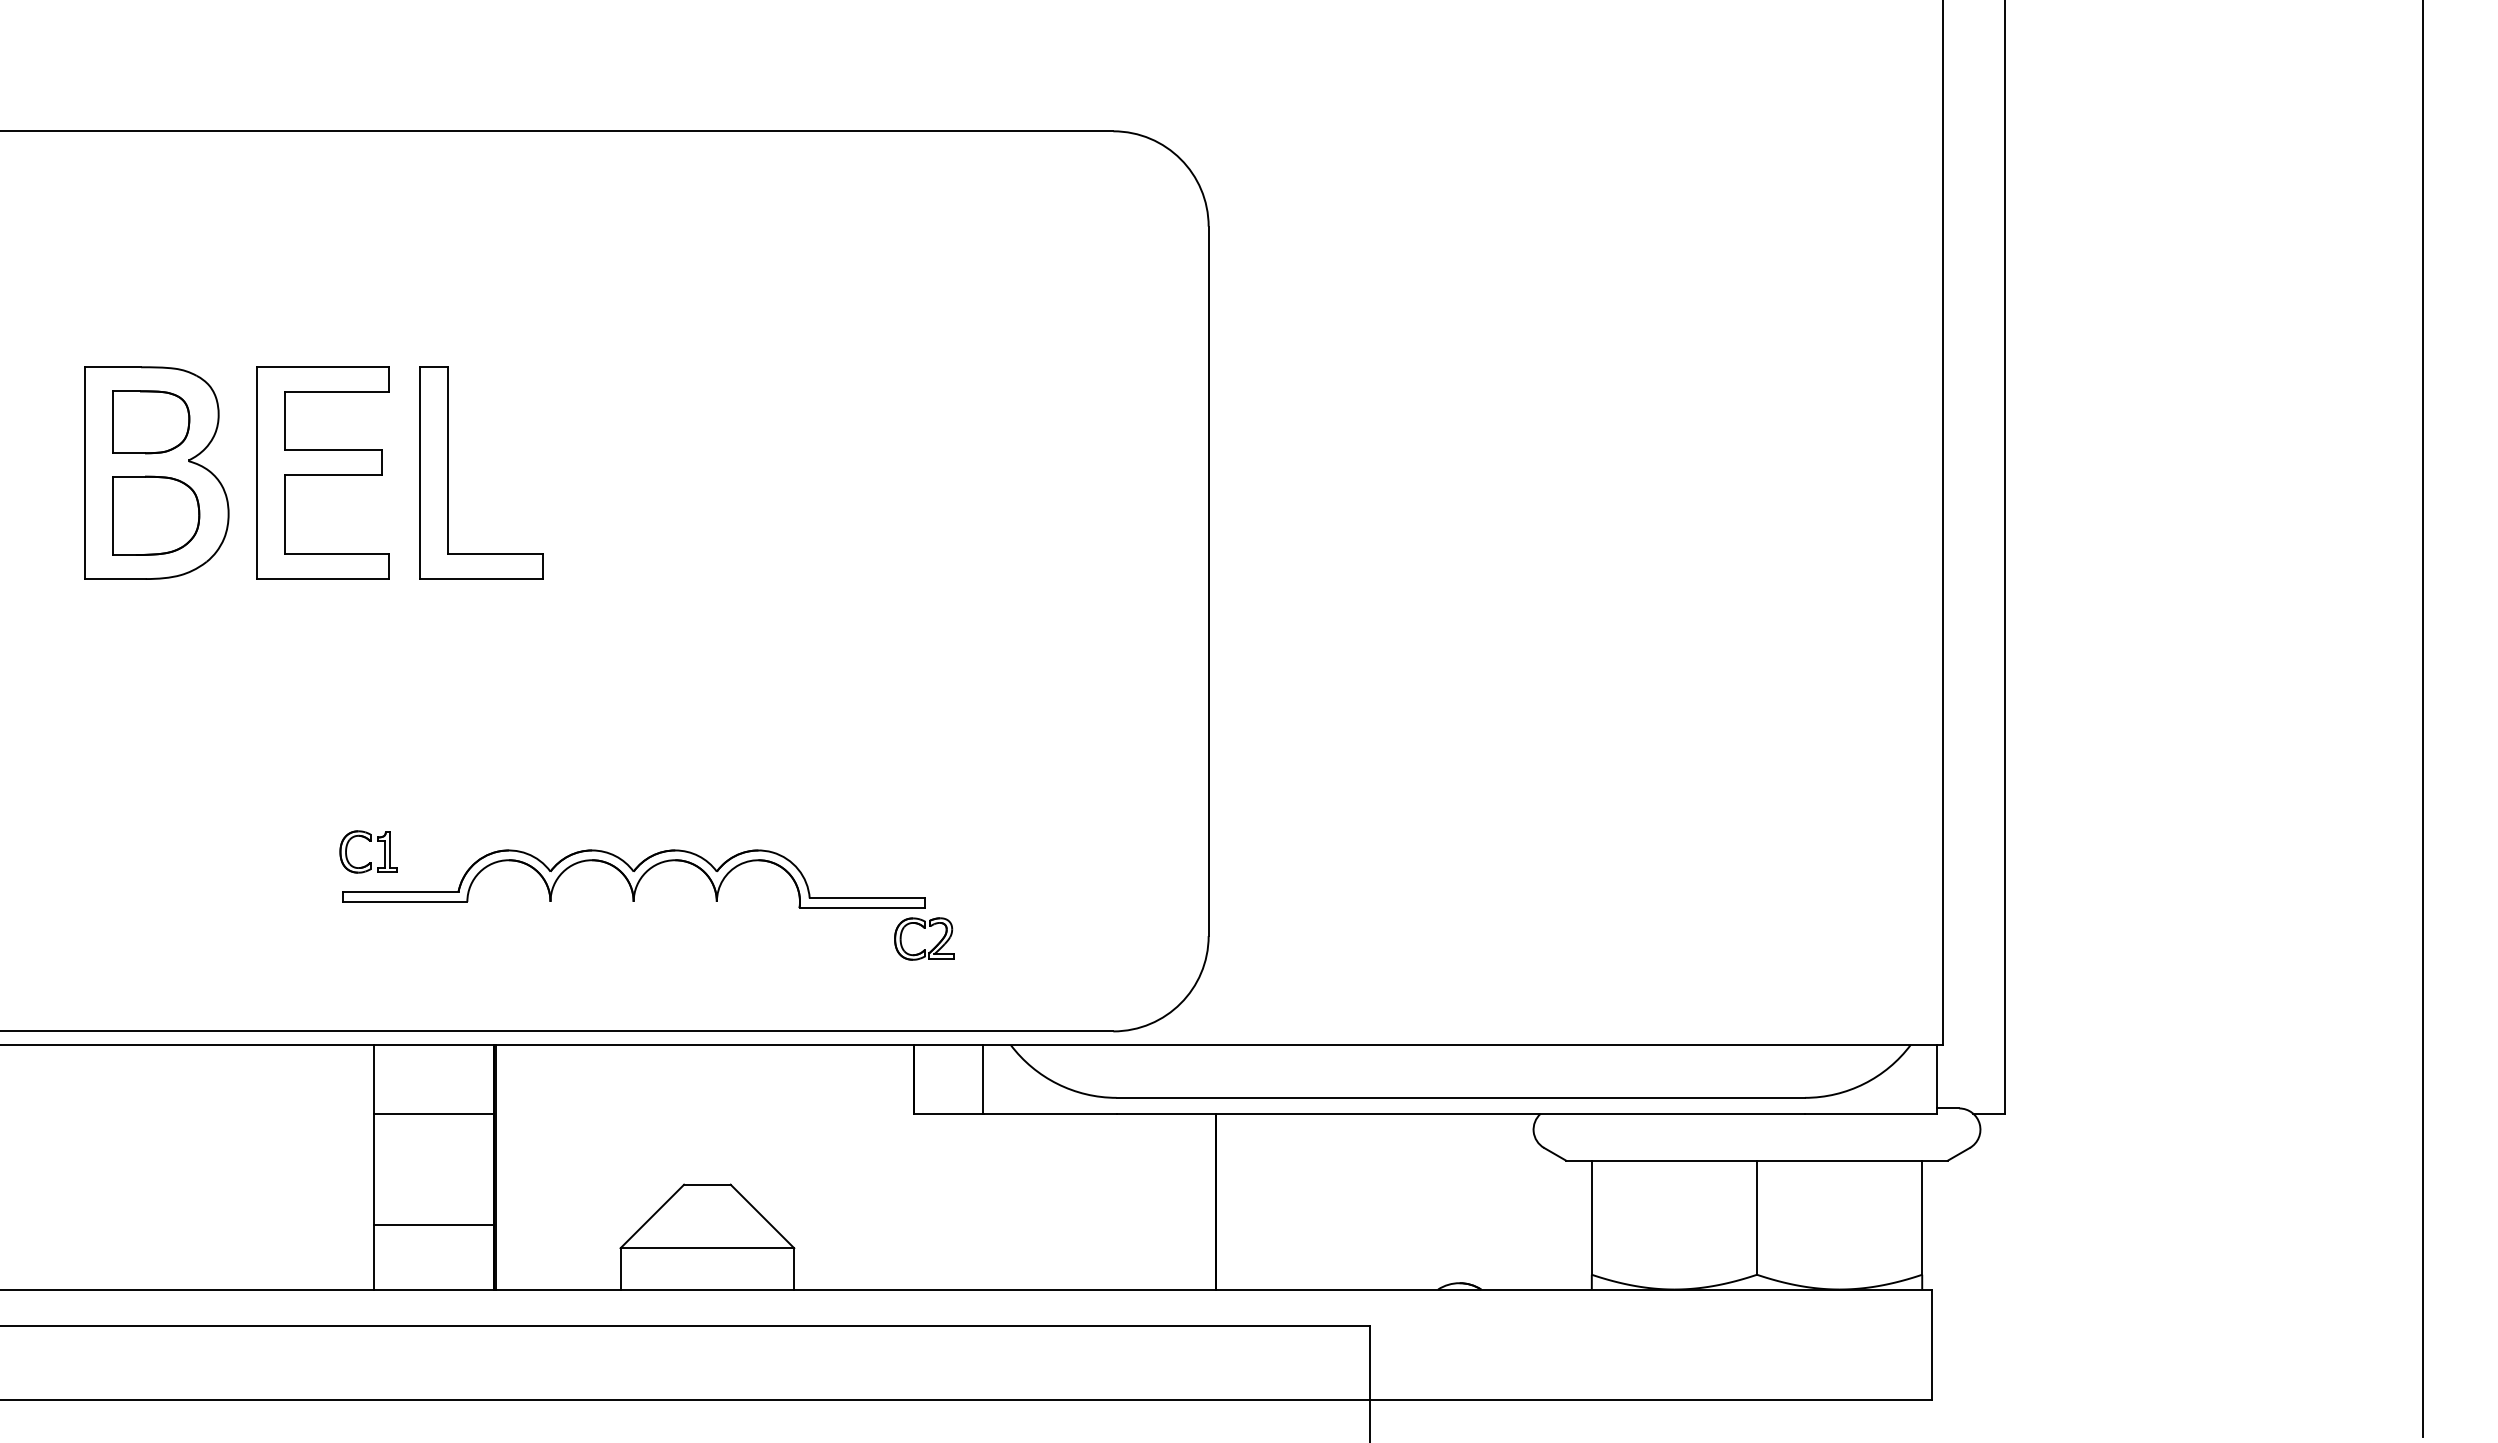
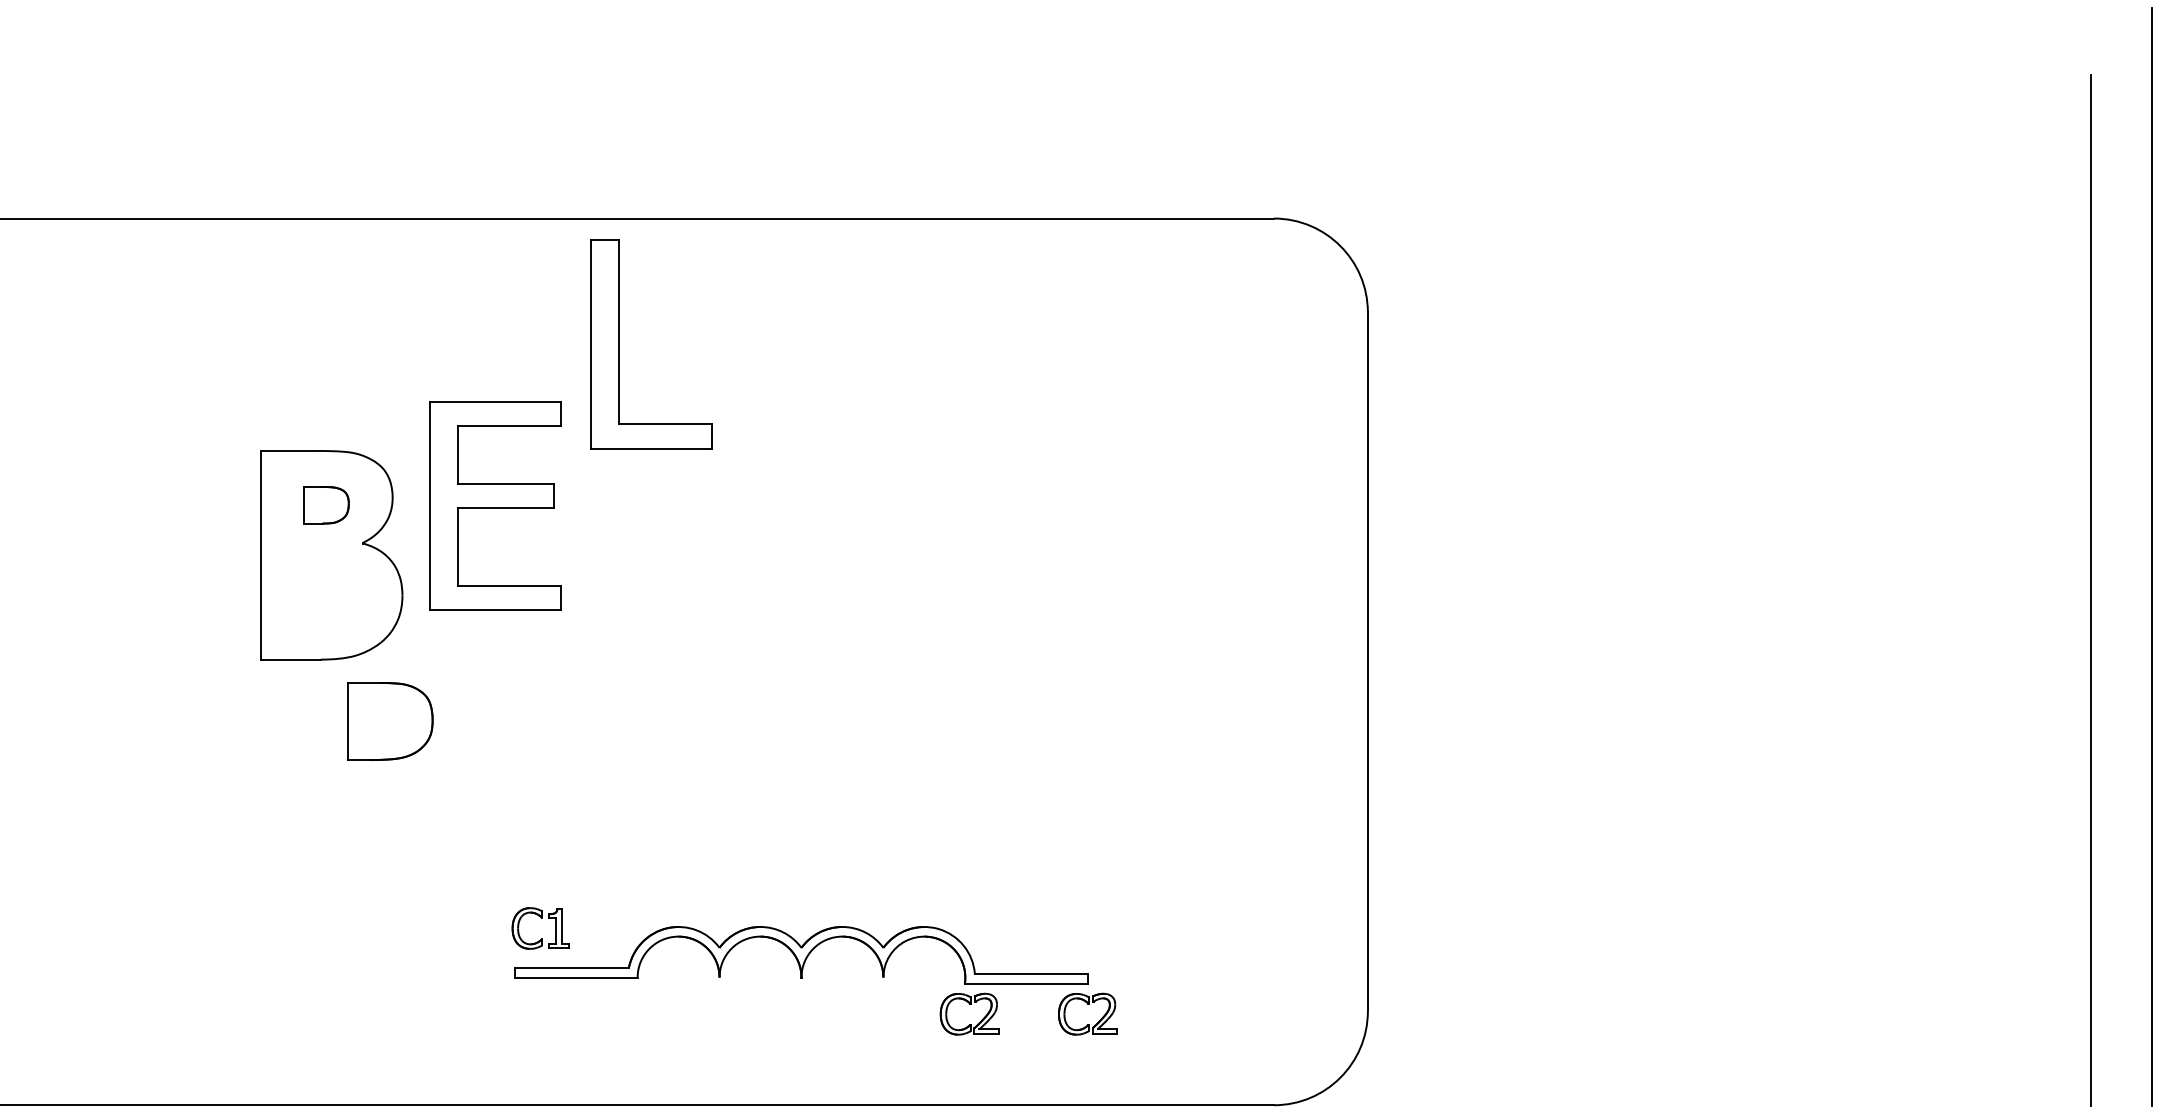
part: (151, 422) -> (326, 505), size x0.6
part: (322, 472) -> (494, 505), moved
part: (448, 472) -> (619, 343), moved
part: (156, 515) -> (390, 721), moved
part: (804, 928) -> (969, 1003), added

